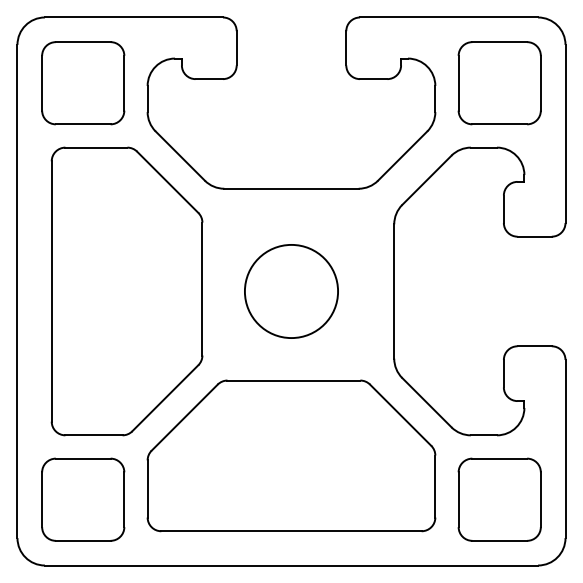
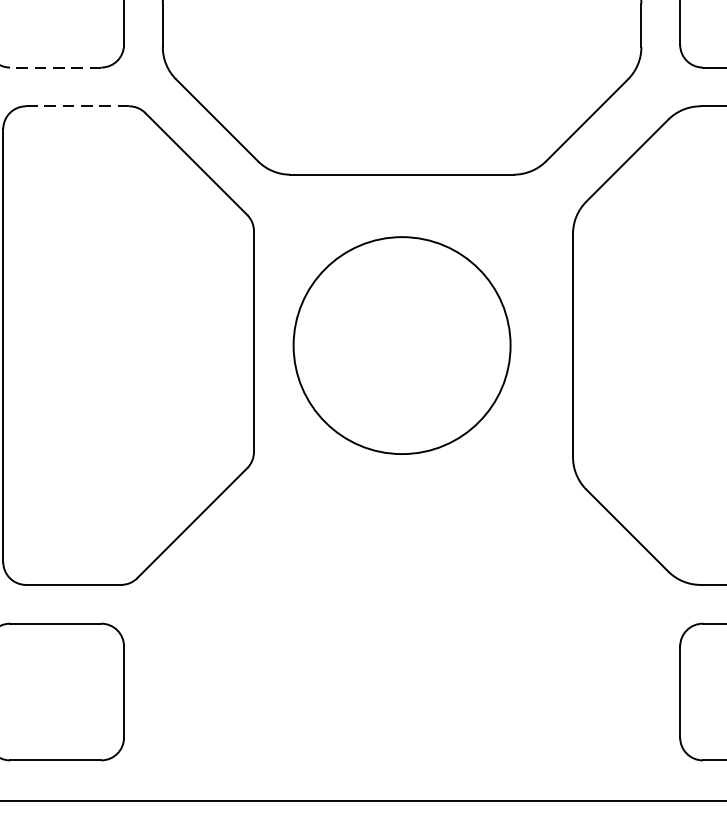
line: (82, 124) -> (54, 67), solid -> dashed
line: (96, 147) -> (77, 106), solid -> dashed
circle: (291, 291) -> (402, 345), size x1.4
part: (291, 455) -> (402, 618), removed

